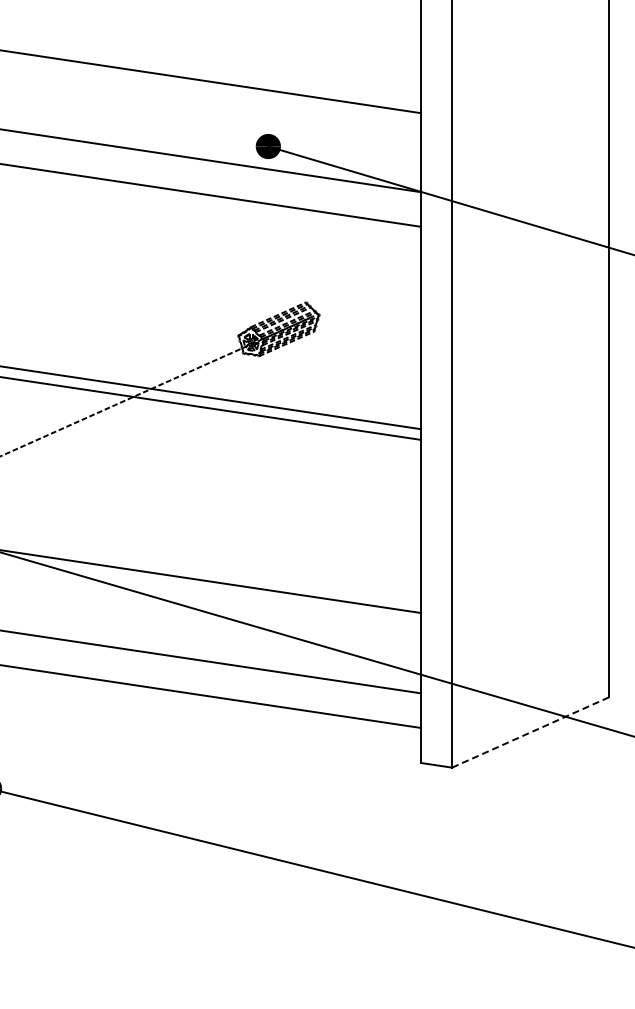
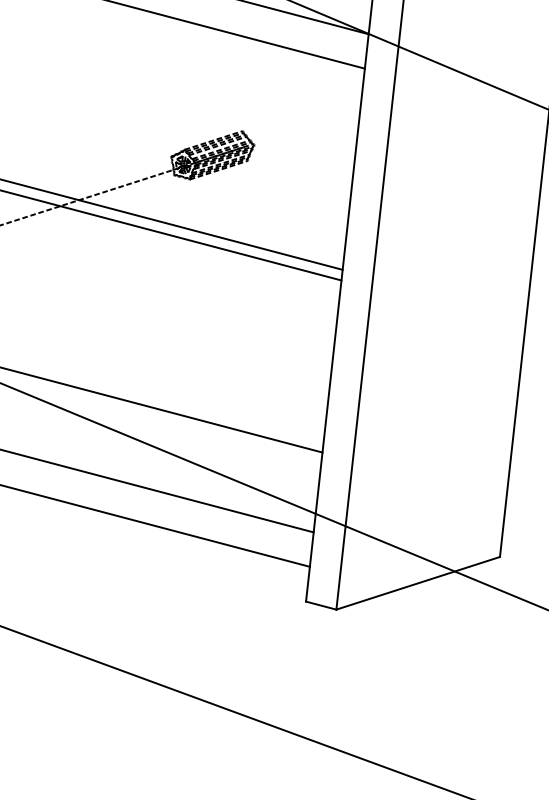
line: (530, 732) -> (418, 583), dashed -> solid

